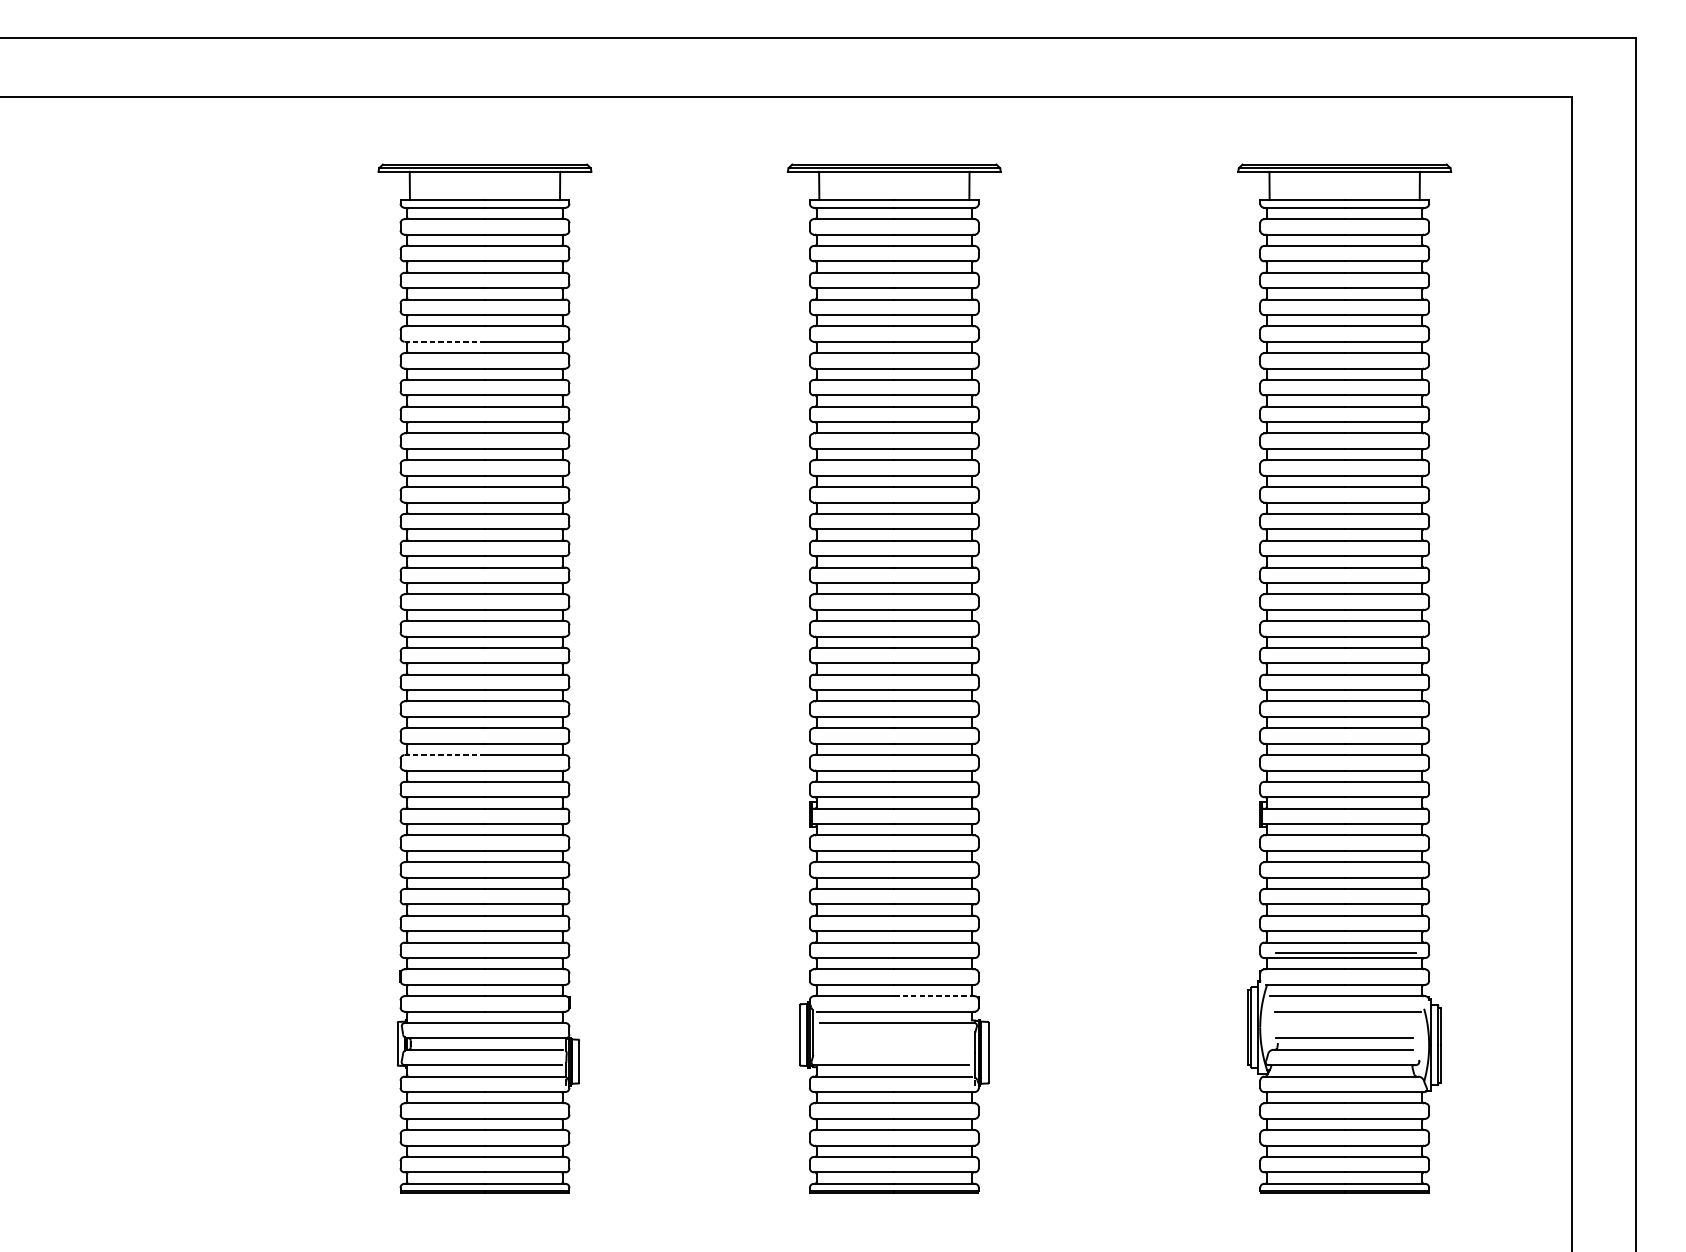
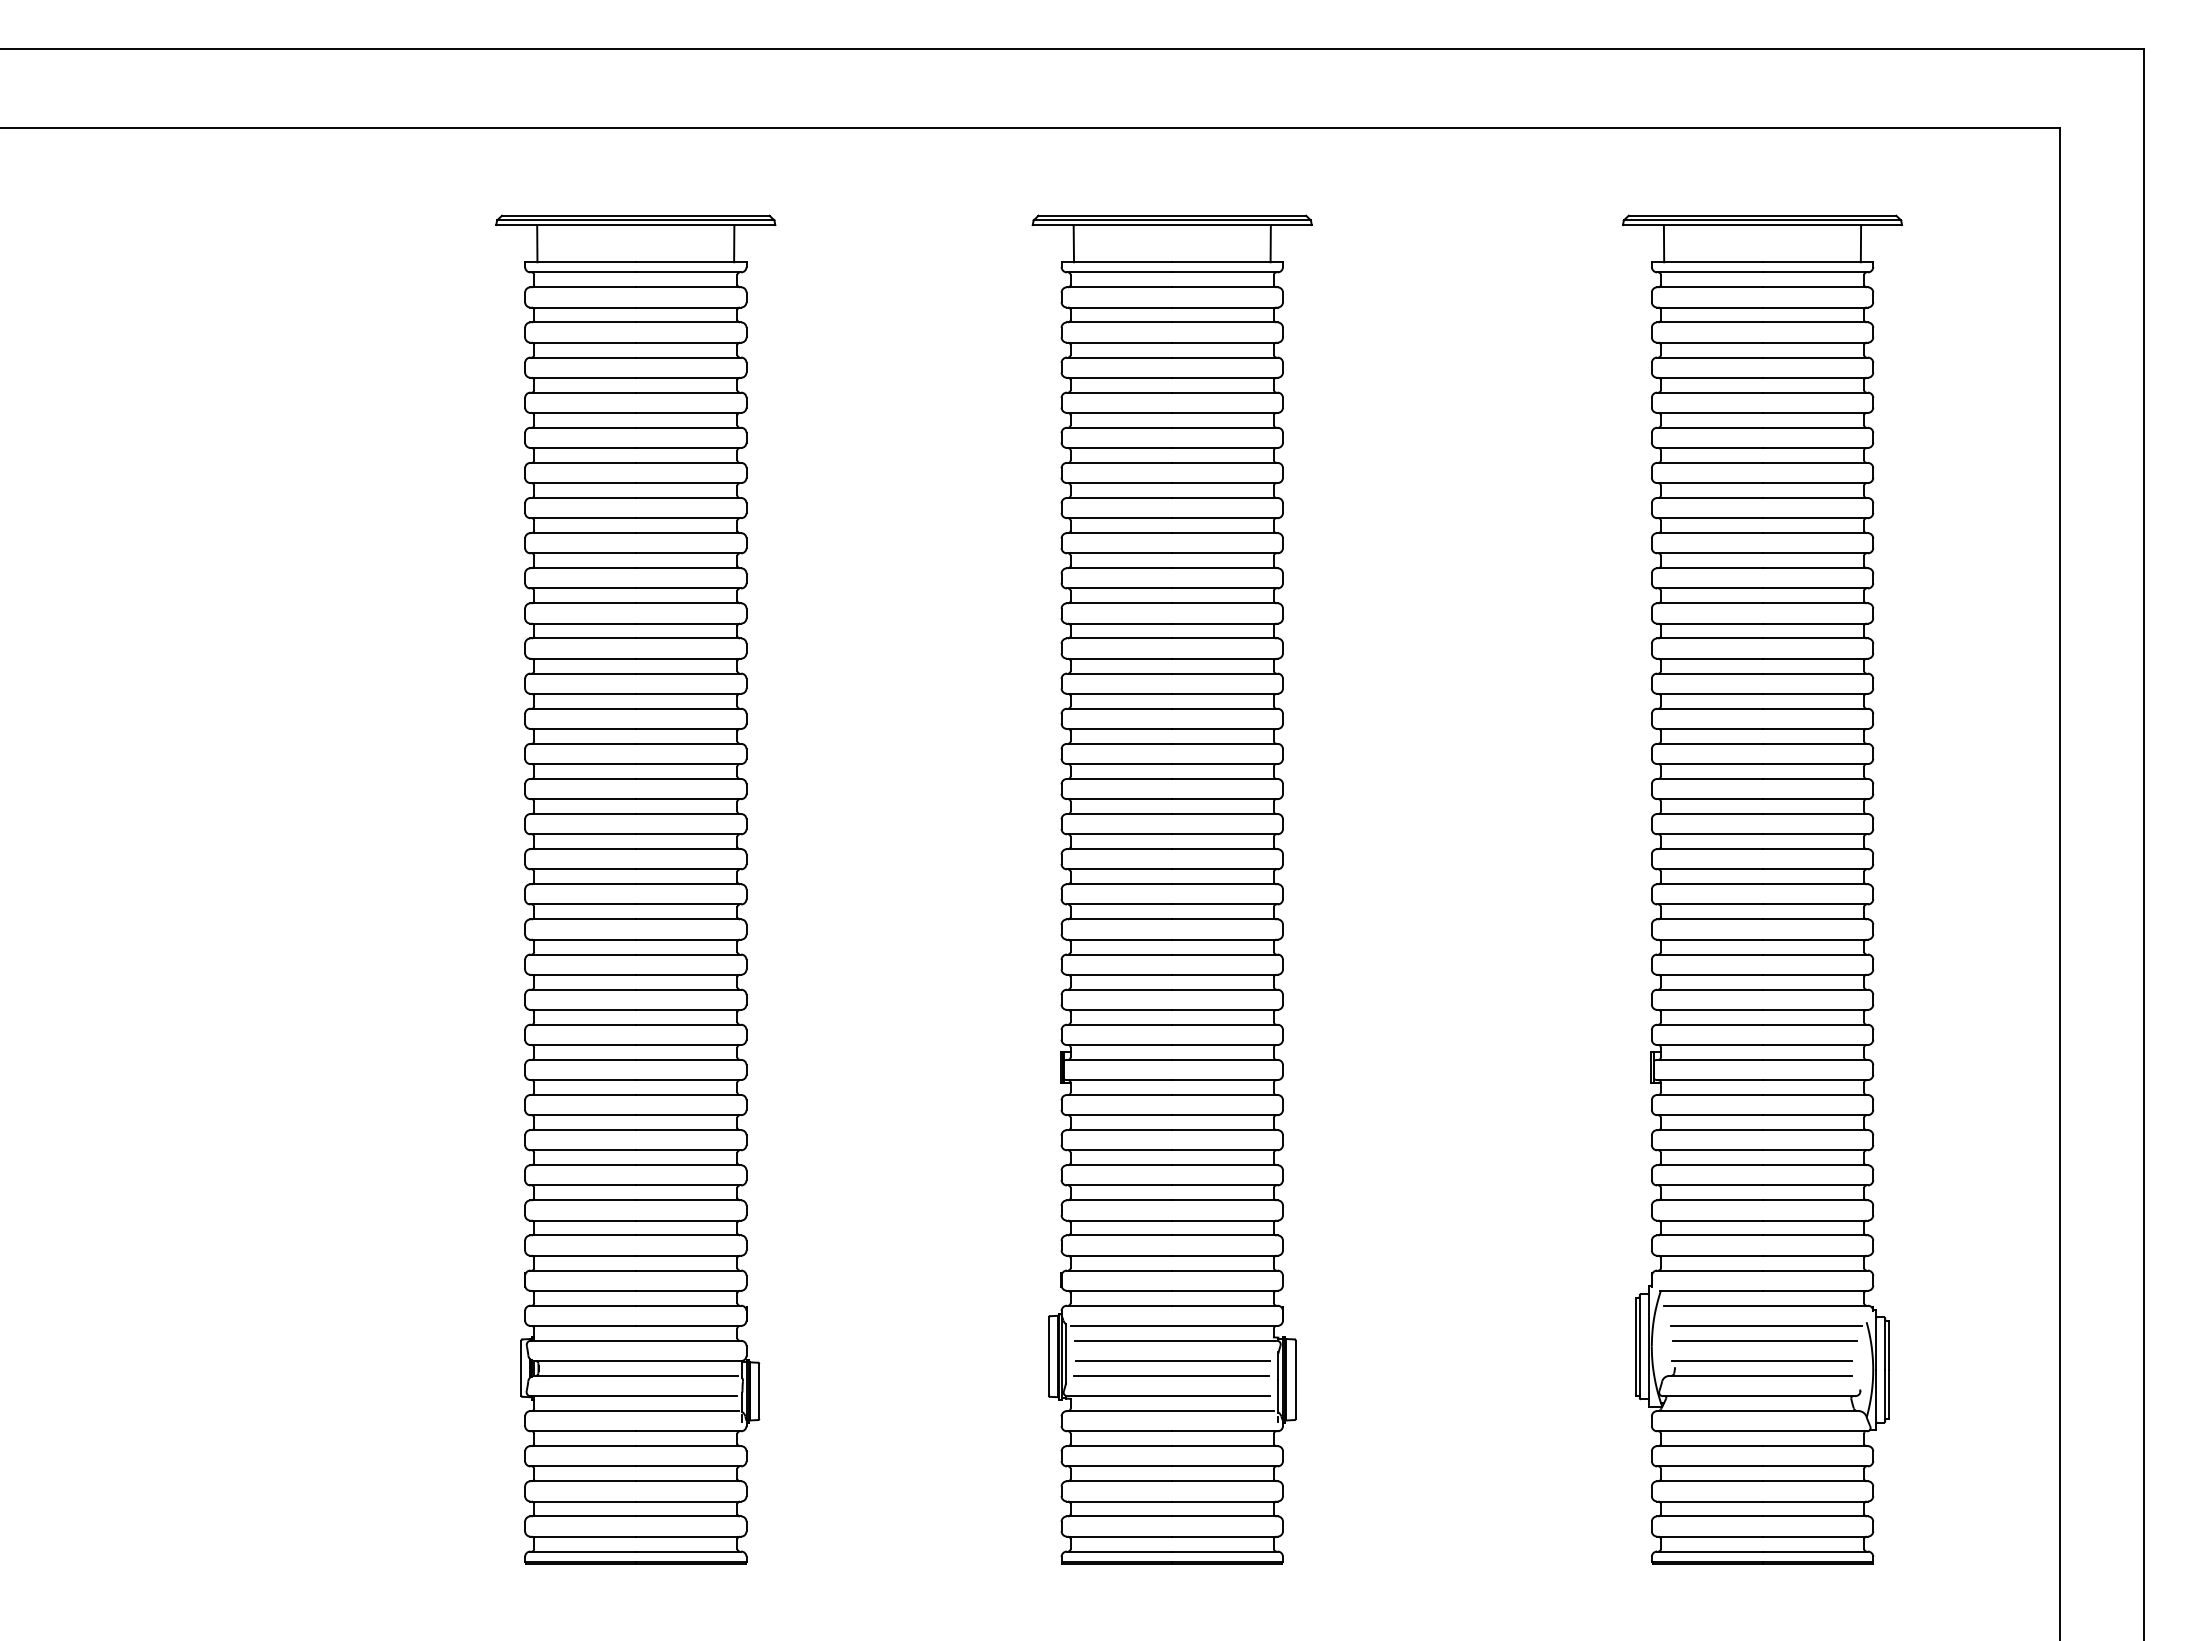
line: (445, 342) -> (583, 448), dashed -> solid
line: (445, 754) -> (583, 989), dashed -> solid
line: (1346, 952) -> (1764, 1340), moved
line: (934, 996) -> (1224, 1305), dashed -> solid
line: (894, 1038) -> (1172, 1361), added
line: (893, 1049) -> (1171, 1375), added

